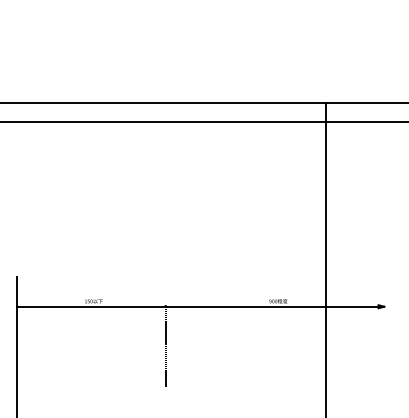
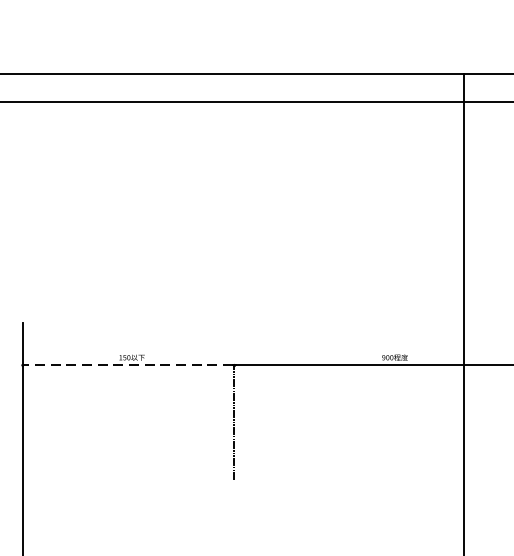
line: (90, 306) -> (127, 364), solid -> dashed

